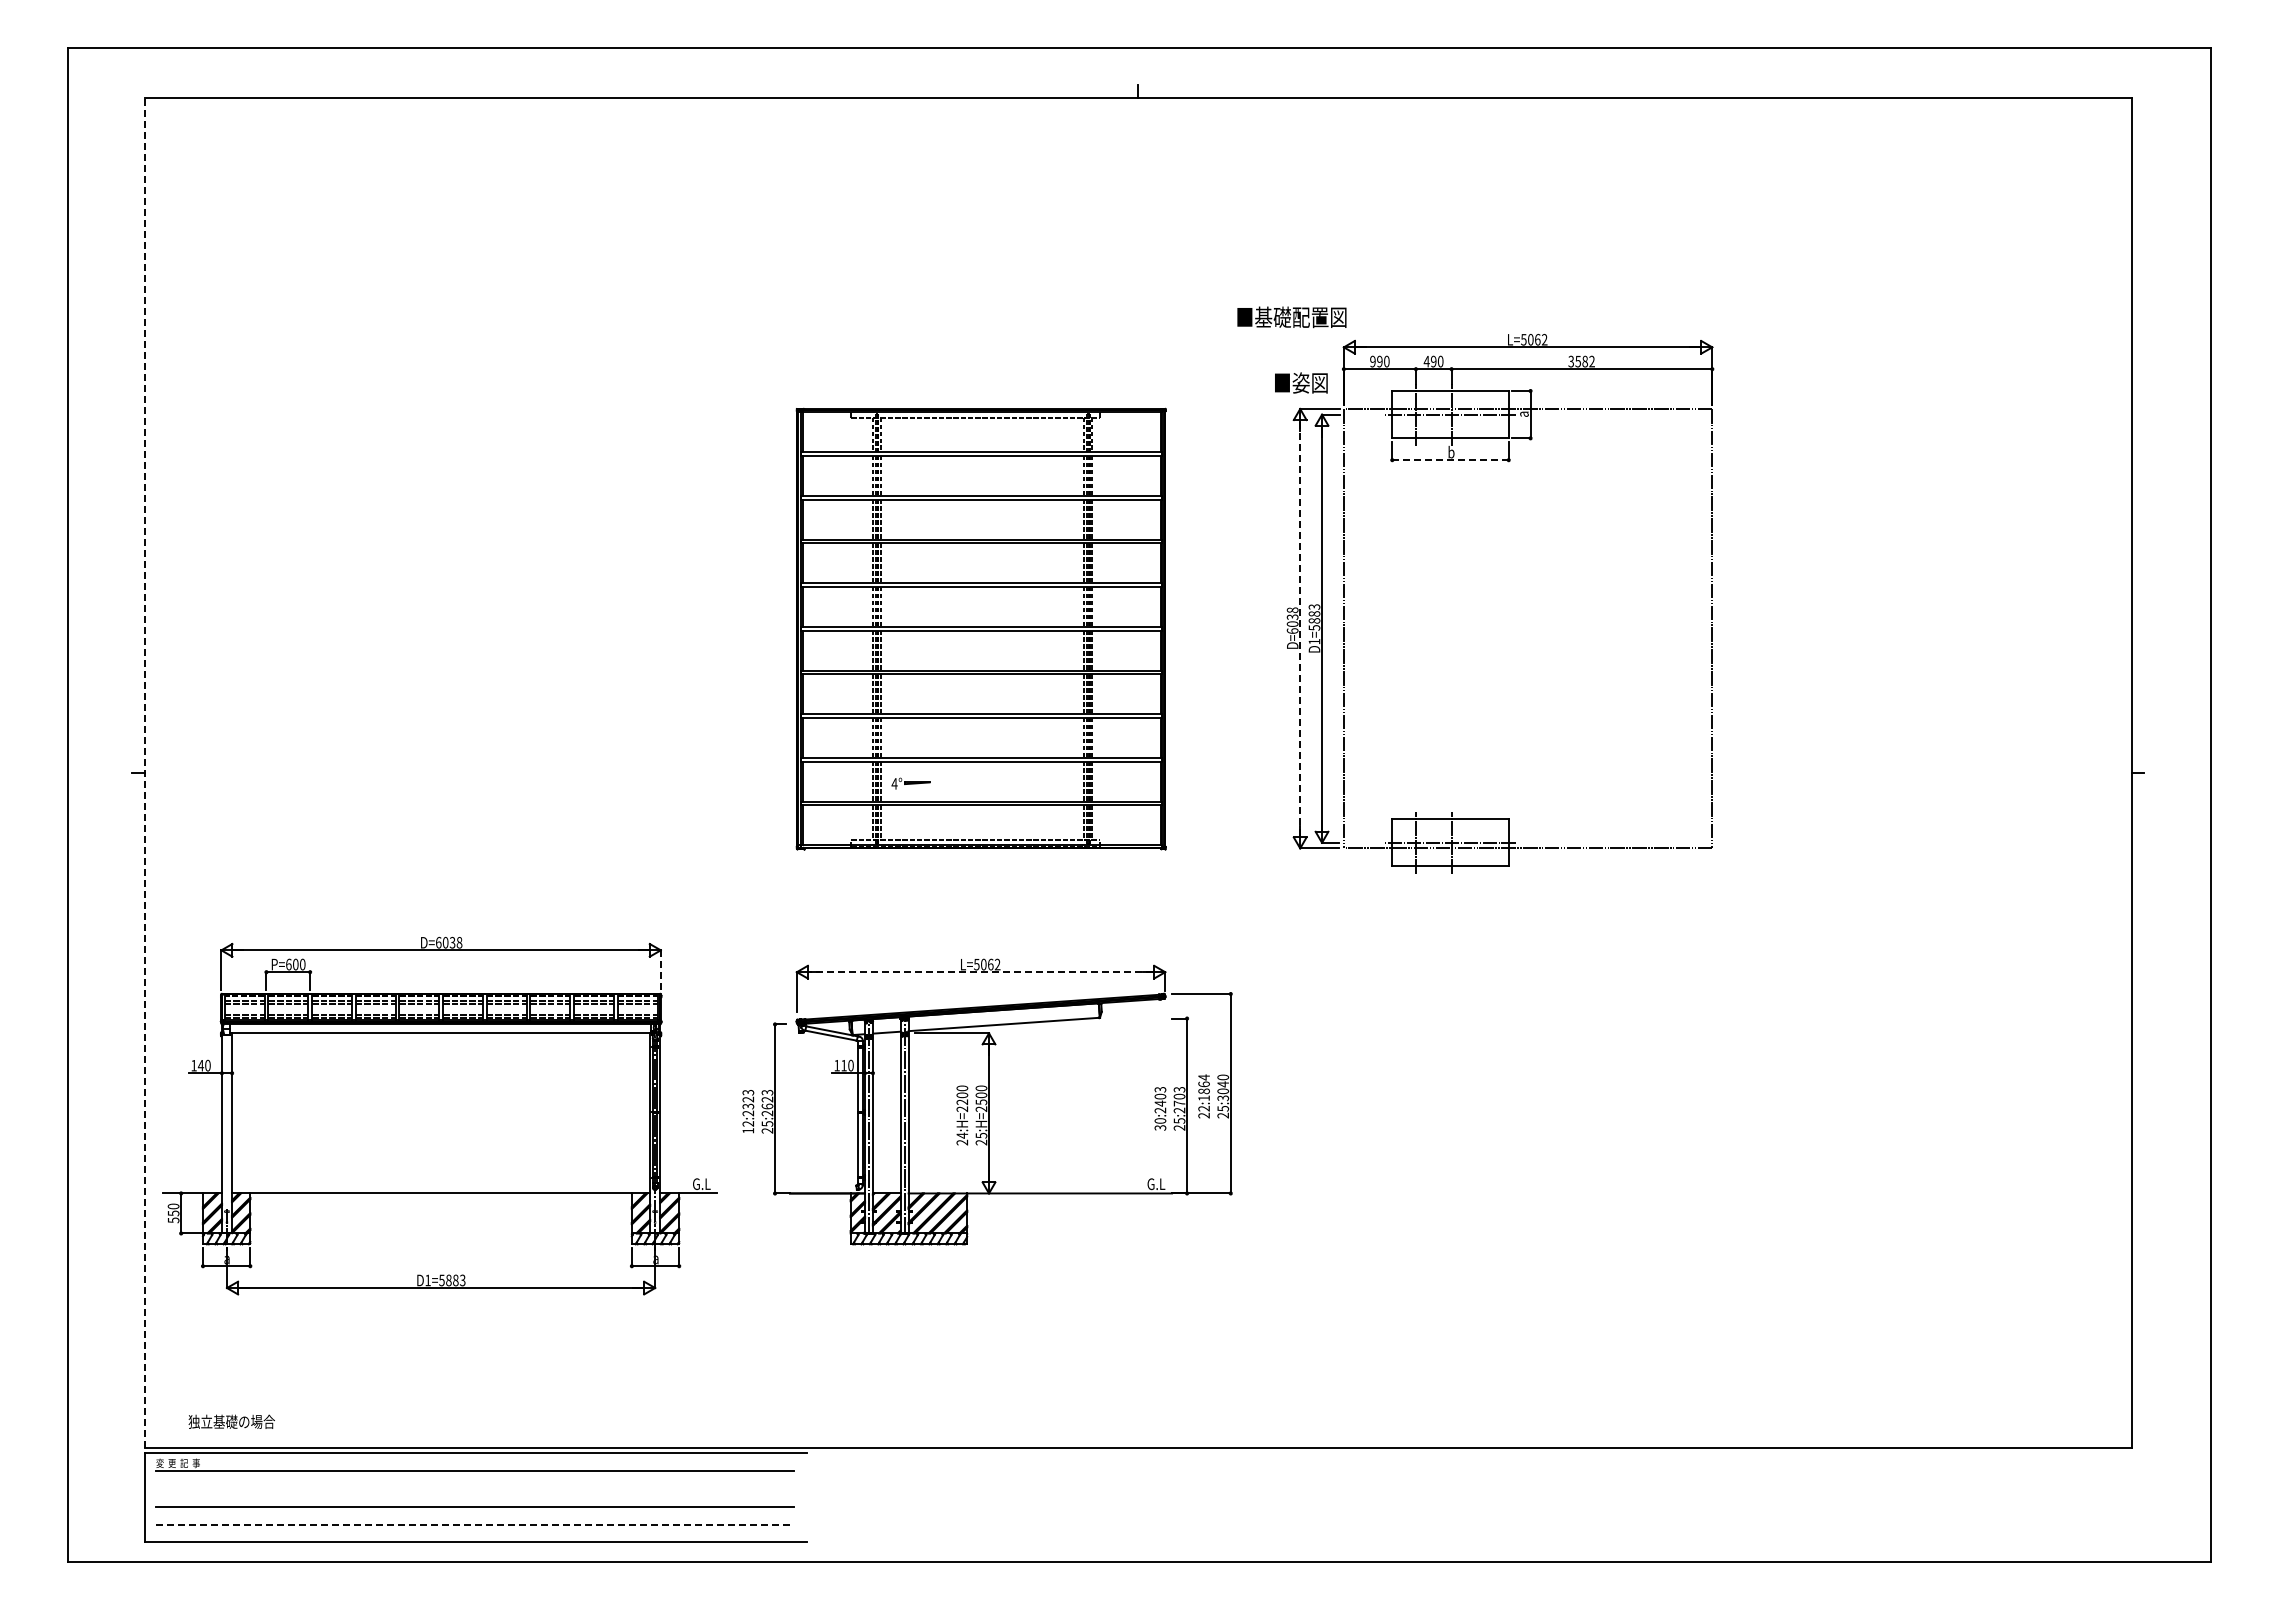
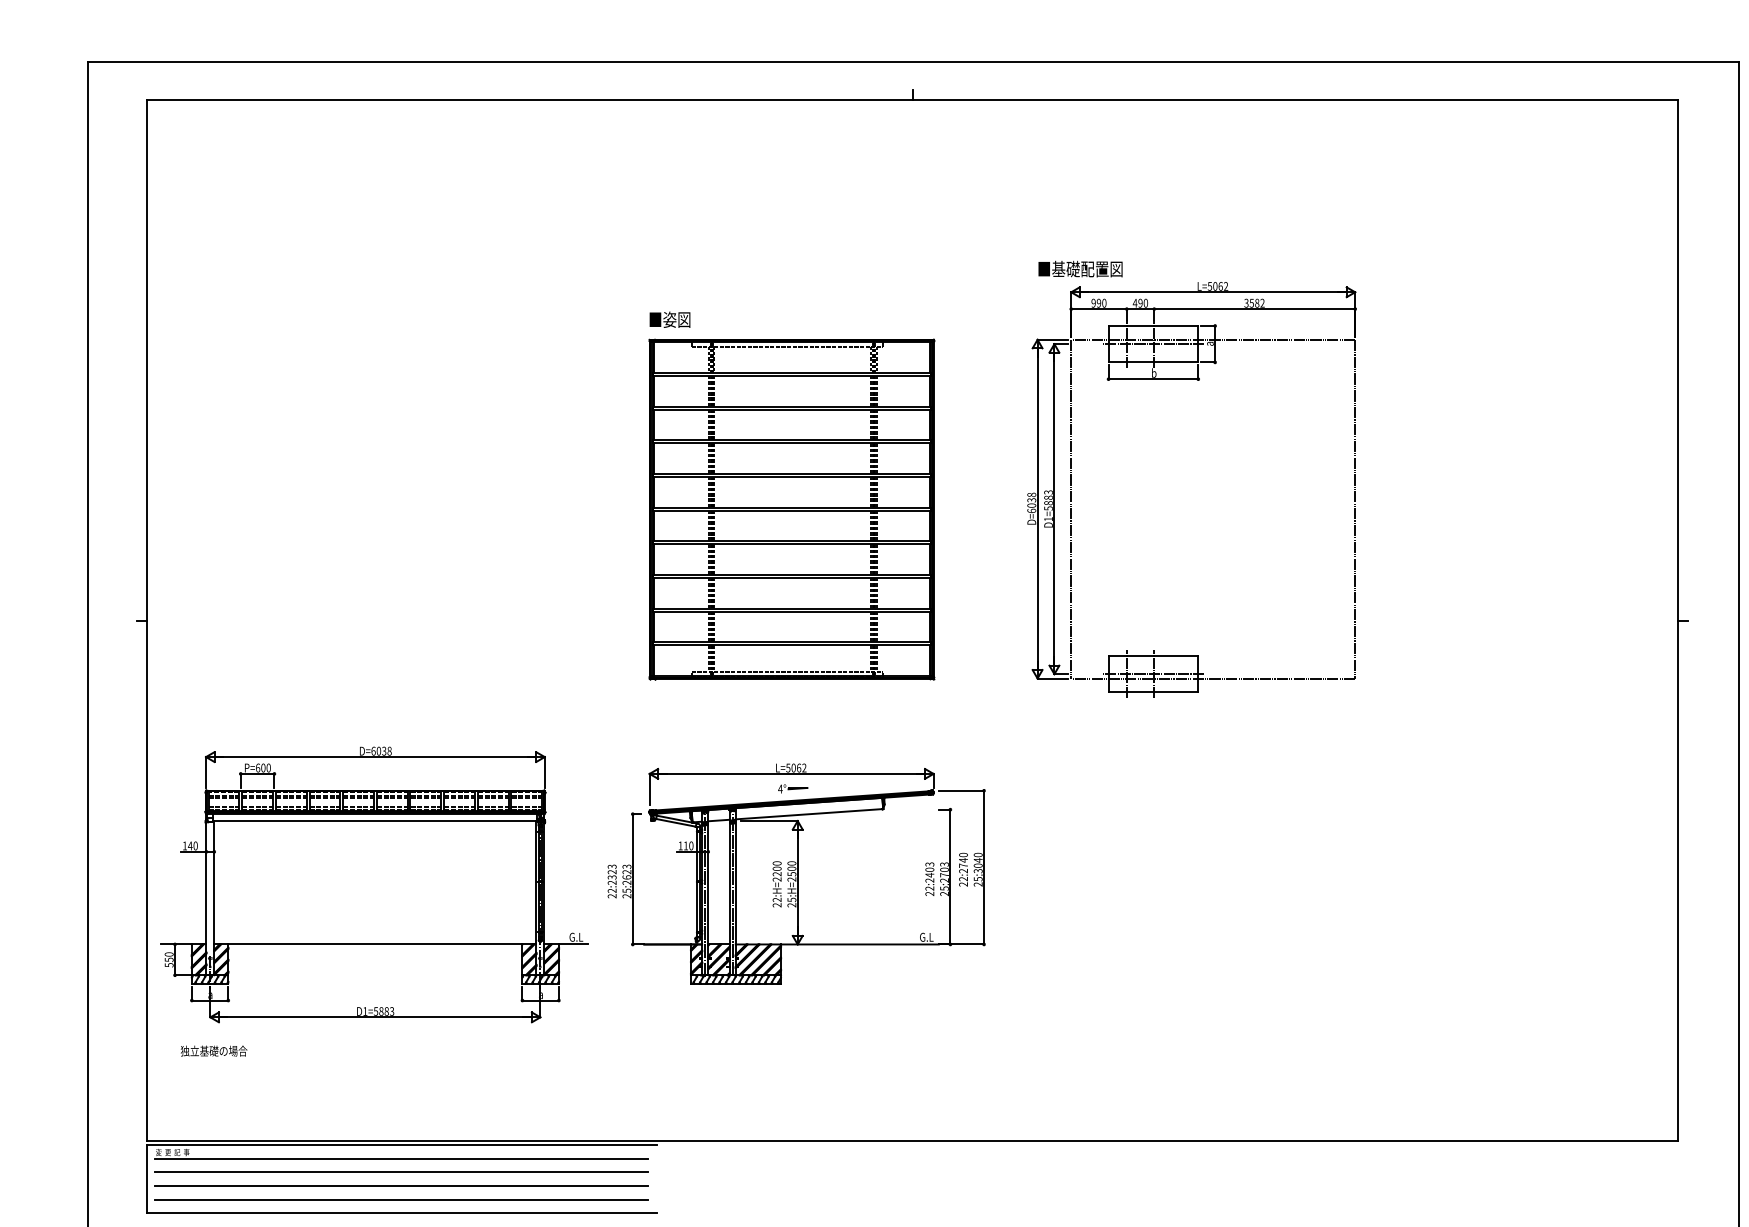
text: (1291, 317) -> (1080, 269), moved
text: (1301, 382) -> (670, 319), moved
line: (1451, 460) -> (1154, 379), dashed -> solid
line: (1300, 628) -> (1037, 508), dashed -> solid
line: (144, 772) -> (146, 619), dashed -> solid
part: (910, 783) -> (792, 788), moved
line: (660, 969) -> (544, 771), dashed -> solid
line: (980, 972) -> (791, 774), dashed -> solid
text: (1203, 1087) -> (963, 862), 22:1864 -> 22:2740
text: (1160, 1124) -> (929, 891), 30:2403 -> 22:2403
text: (747, 1130) -> (611, 895), 12:2323 -> 22:2323
text: (962, 1135) -> (777, 899), 24:H=2200 -> 22:H=2200
text: (231, 1421) -> (213, 1050), moved
line: (474, 1488) -> (401, 1171), added
line: (475, 1524) -> (401, 1199), dashed -> solid

